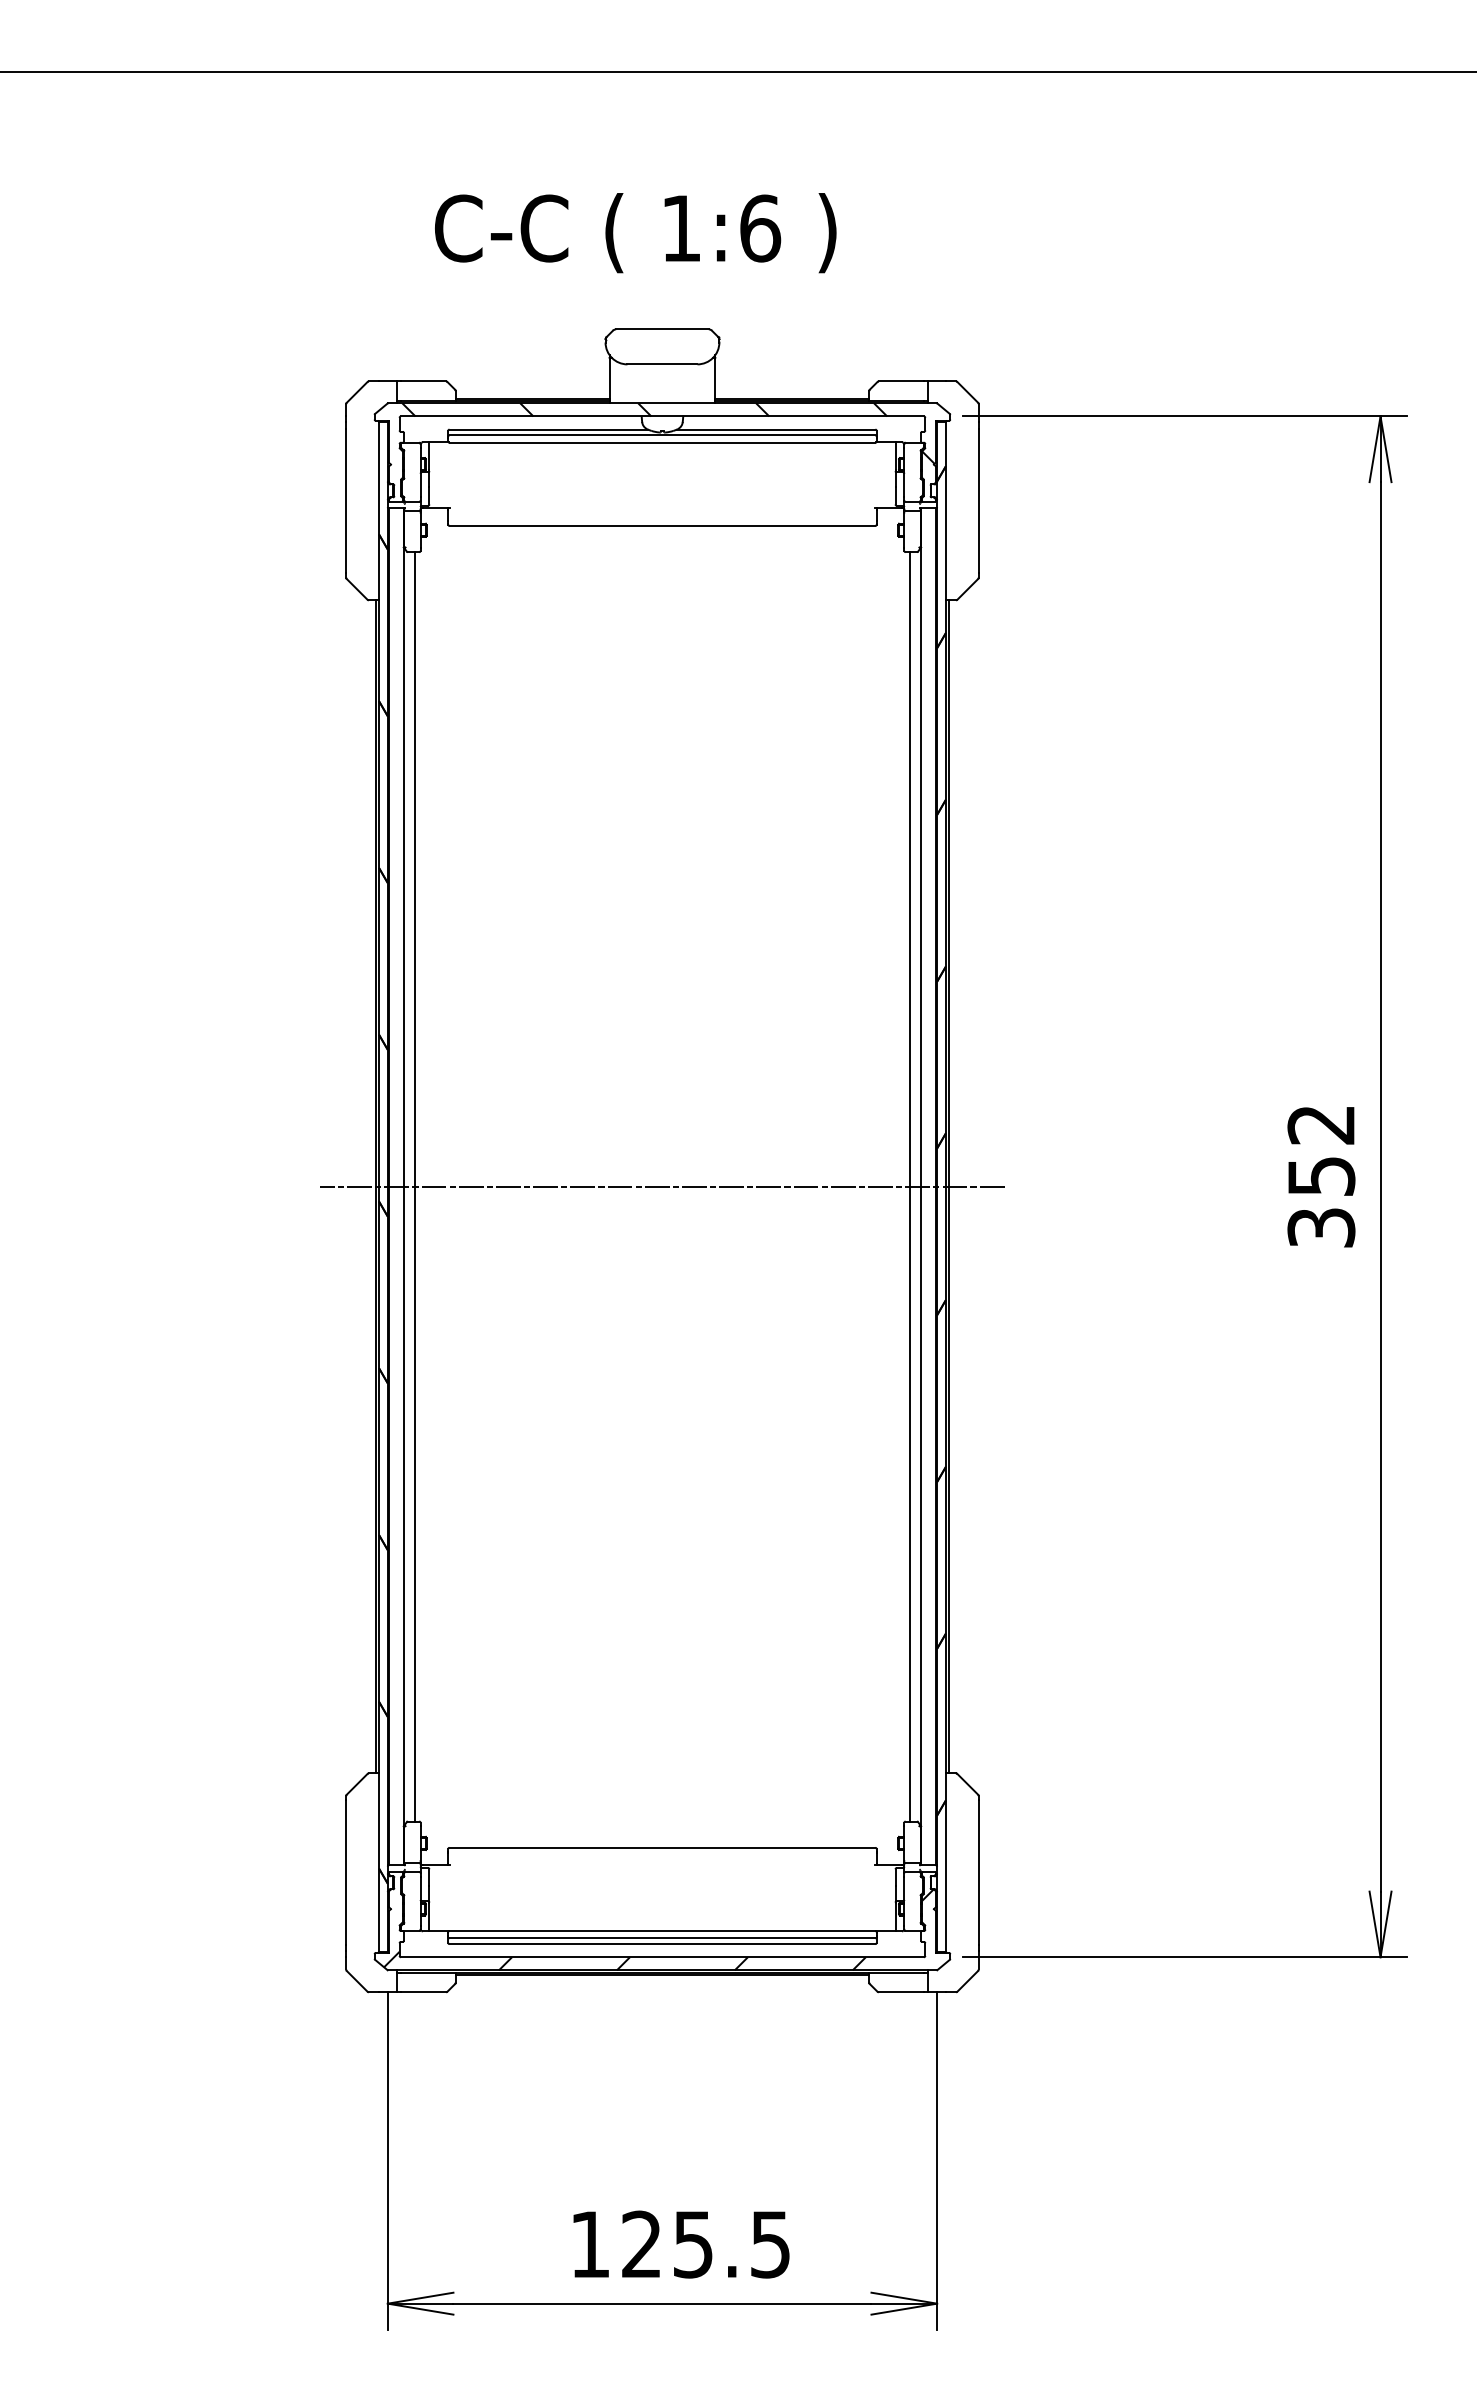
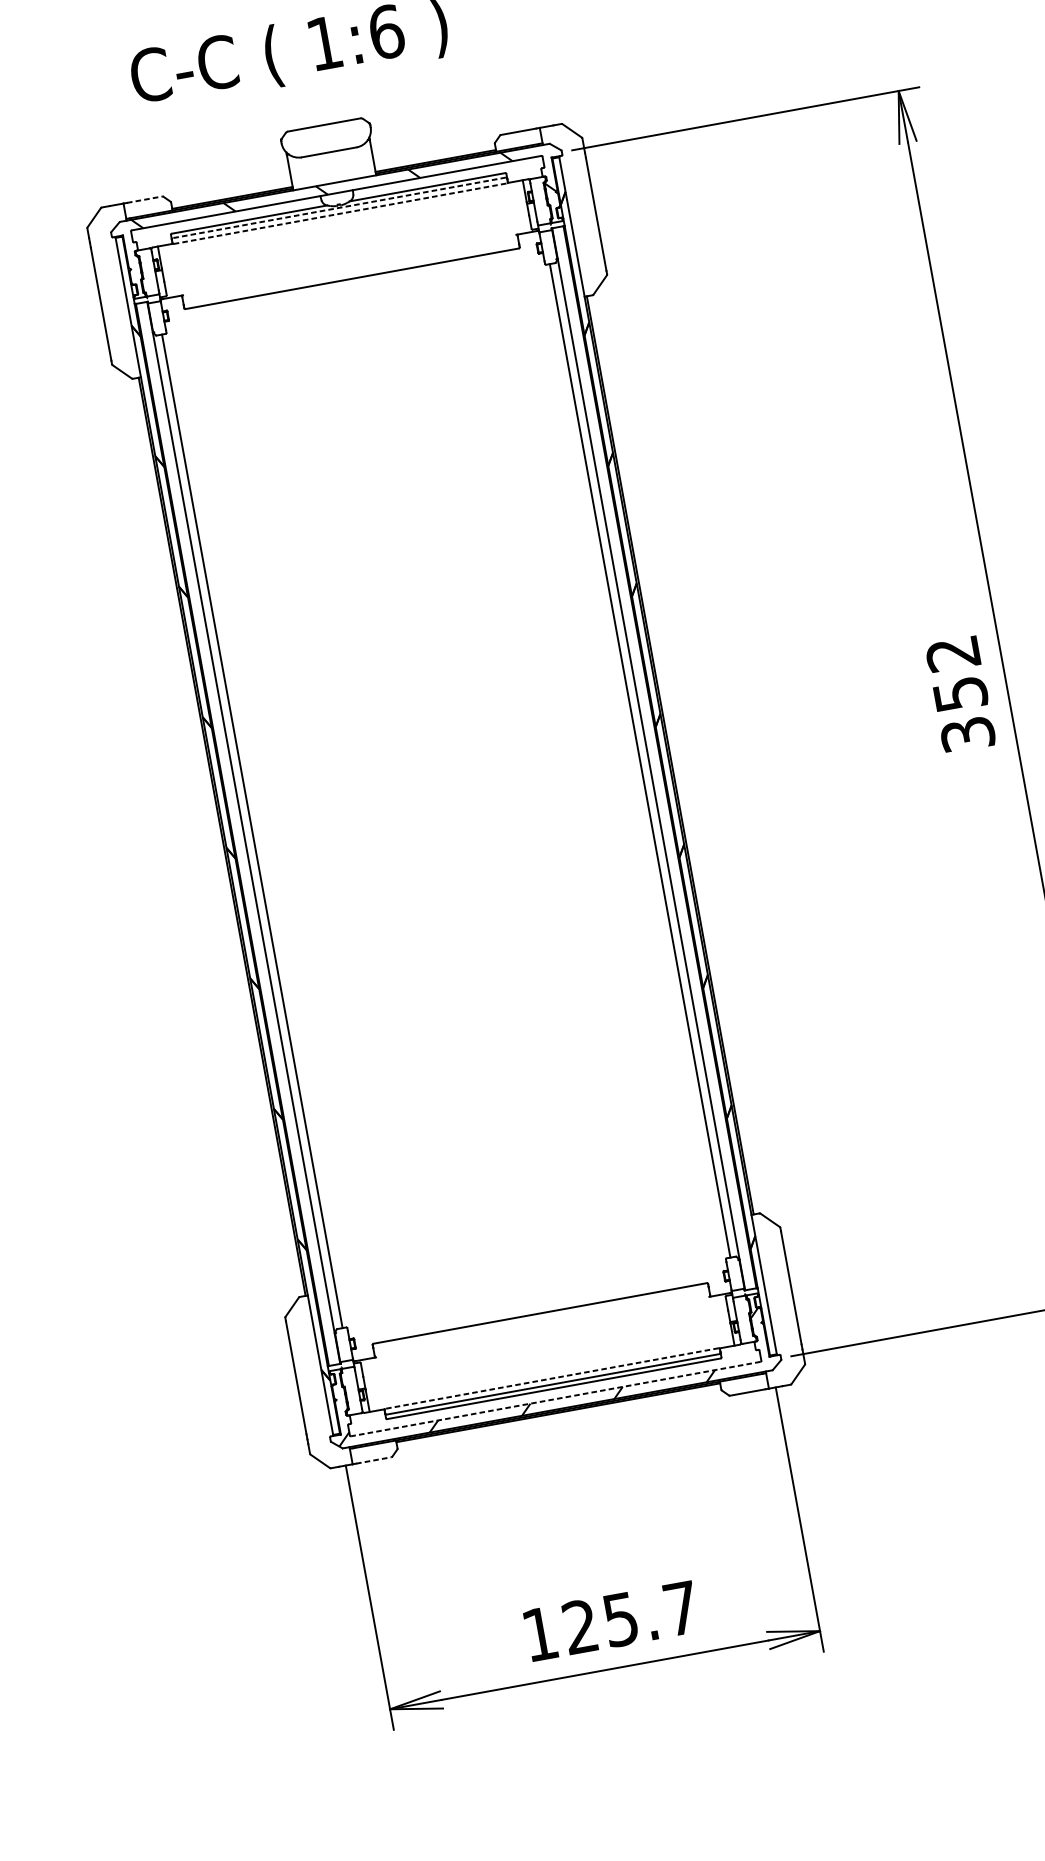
line: (423, 381) -> (144, 199), solid -> dashed
line: (662, 435) -> (339, 208), solid -> dashed
line: (662, 442) -> (340, 213), solid -> dashed
line: (662, 1186) -> (446, 795), removed
line: (662, 1930) -> (552, 1378), solid -> dashed
line: (662, 1957) -> (555, 1399), solid -> dashed
line: (423, 1992) -> (373, 1460), solid -> dashed
text: (770, 2244) -> (681, 1608), 125.5 -> 125.7

